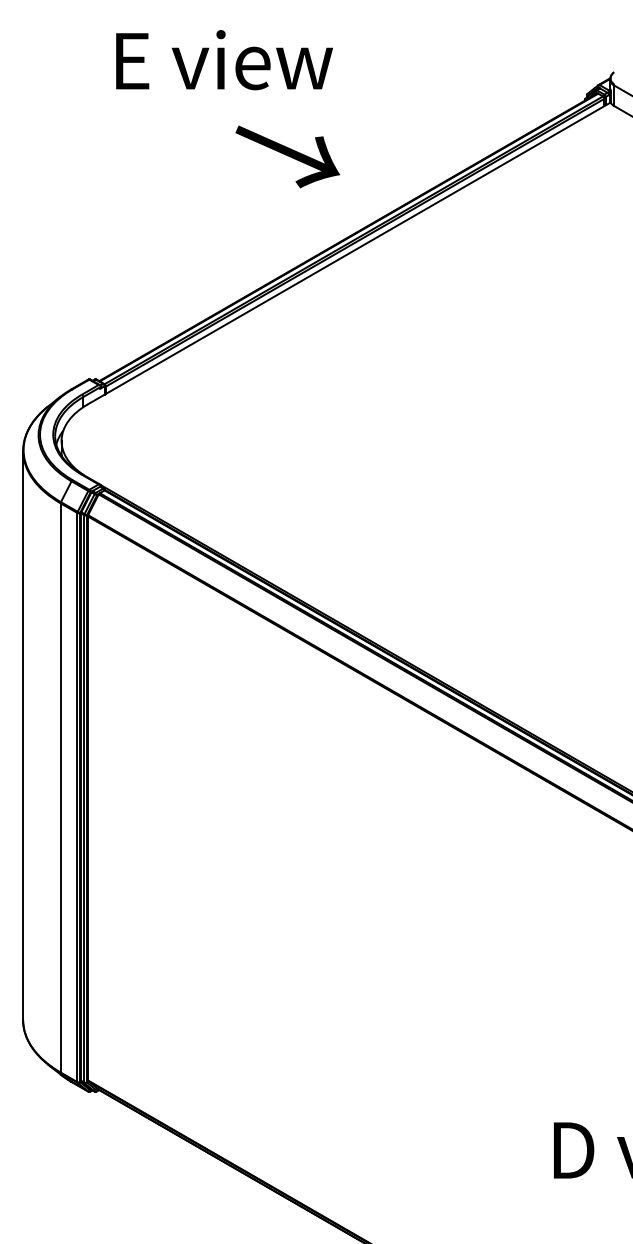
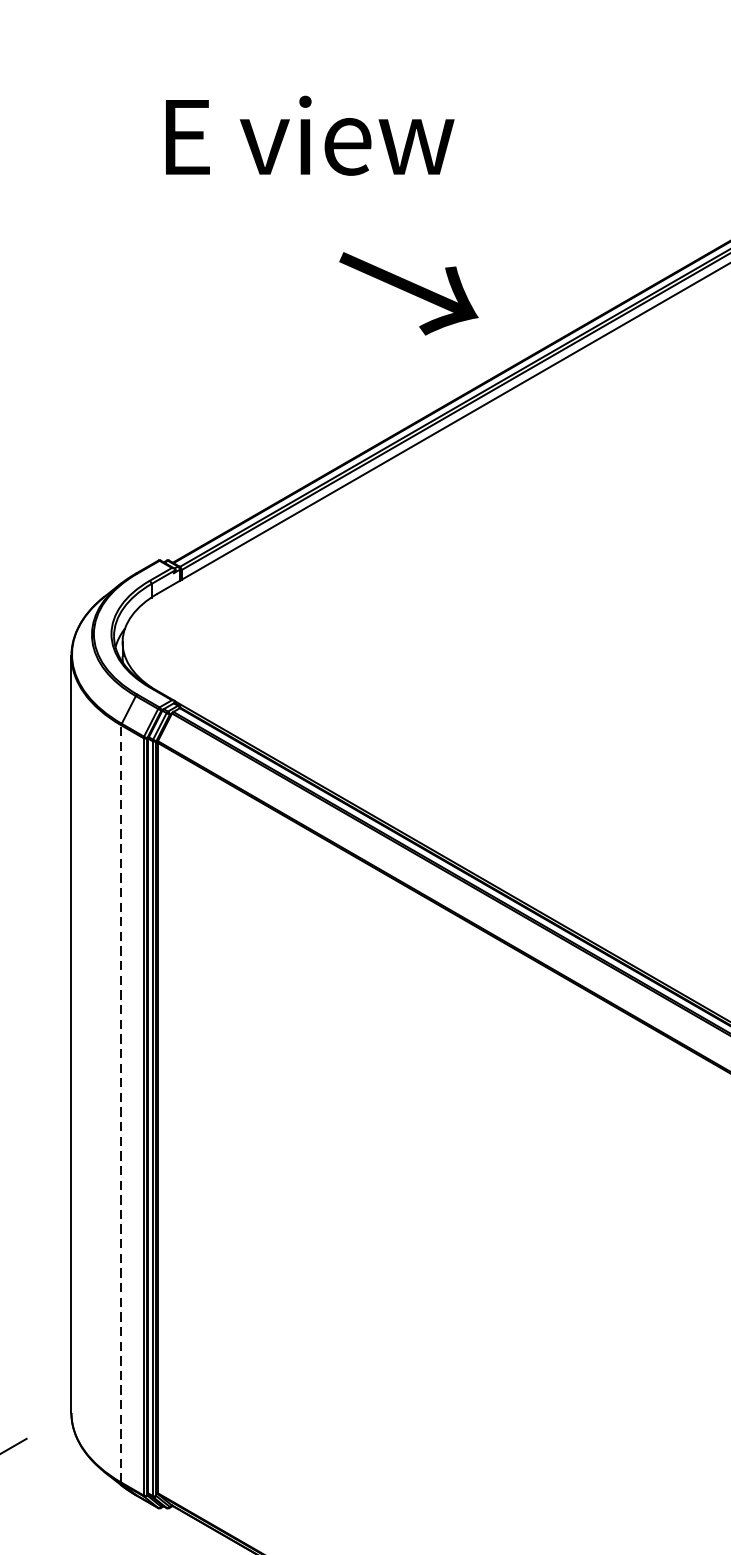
text: (224, 60) -> (310, 136), moved
text: (287, 156) -> (408, 293), moved
line: (60, 787) -> (121, 1103), solid -> dashed

